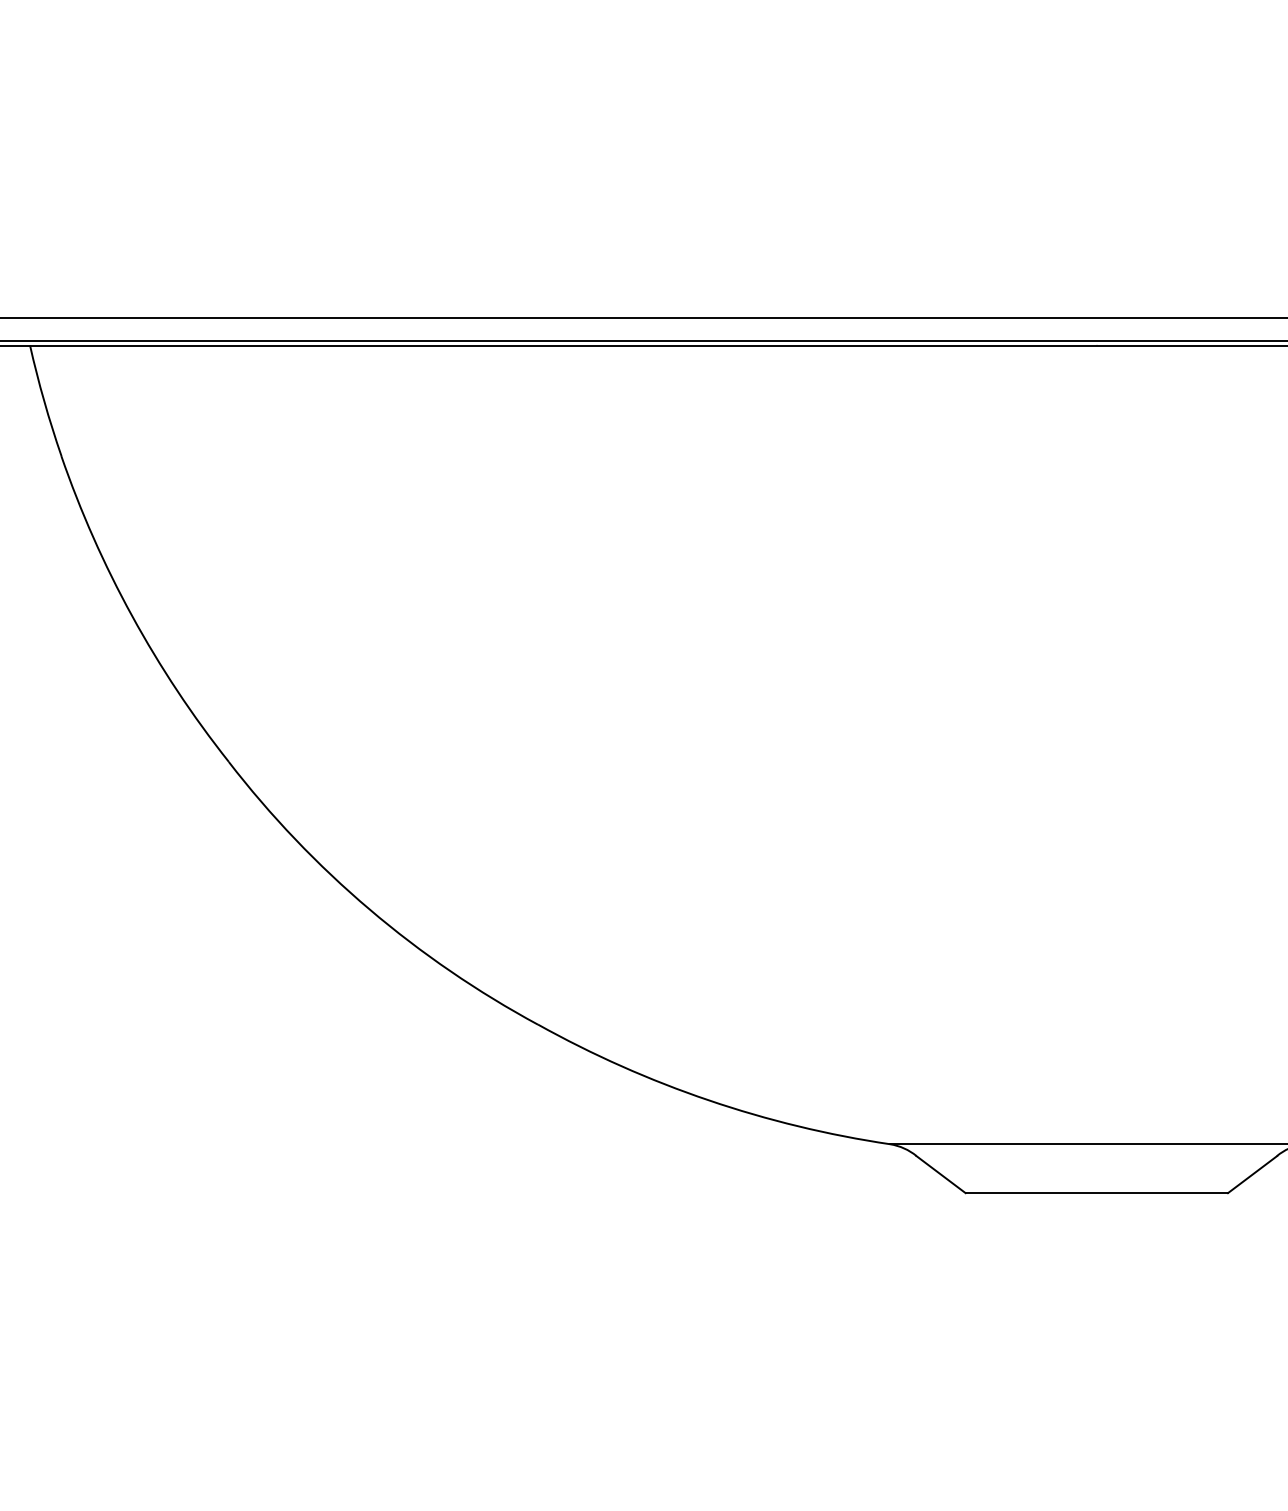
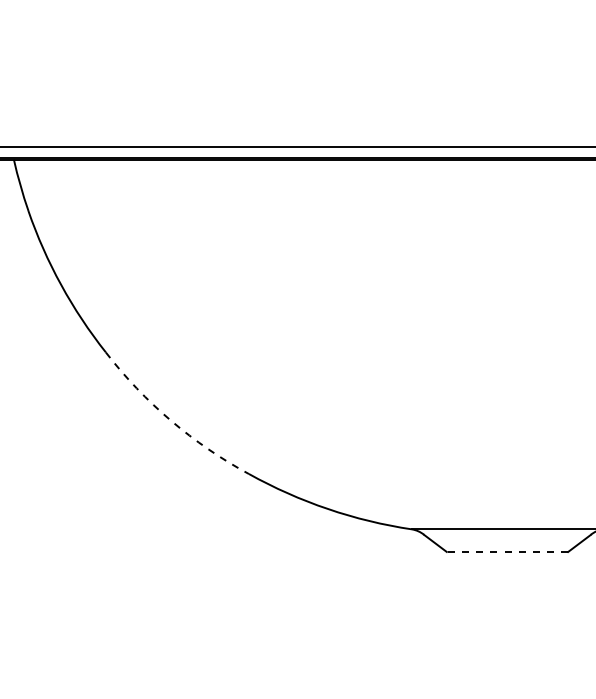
arc: (370, 908) -> (171, 420), solid -> dashed
line: (1096, 1192) -> (507, 551), solid -> dashed

